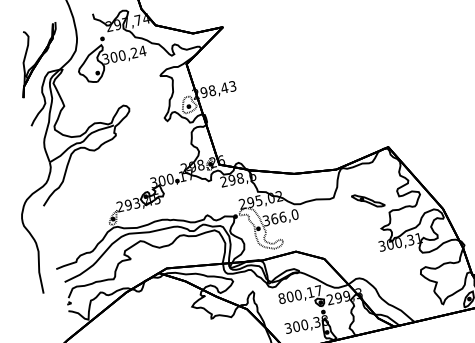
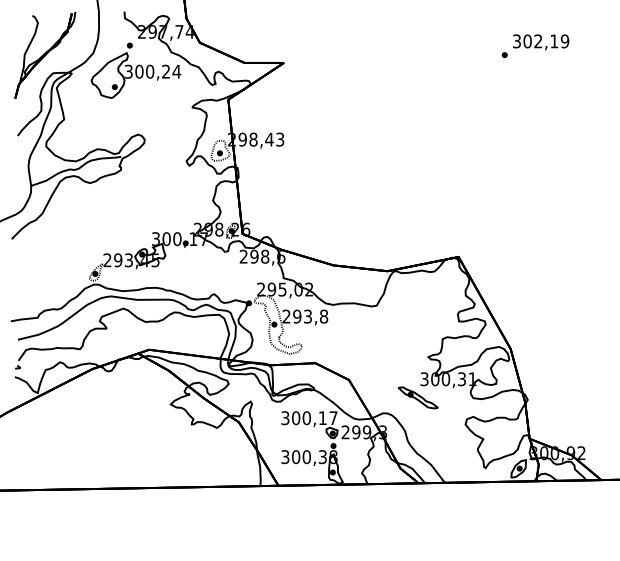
part: (367, 200) -> (417, 397), moved
text: (280, 217) -> (305, 316), 366,0 -> 293,8
text: (282, 298) -> (285, 418), 800,17 -> 300,17

